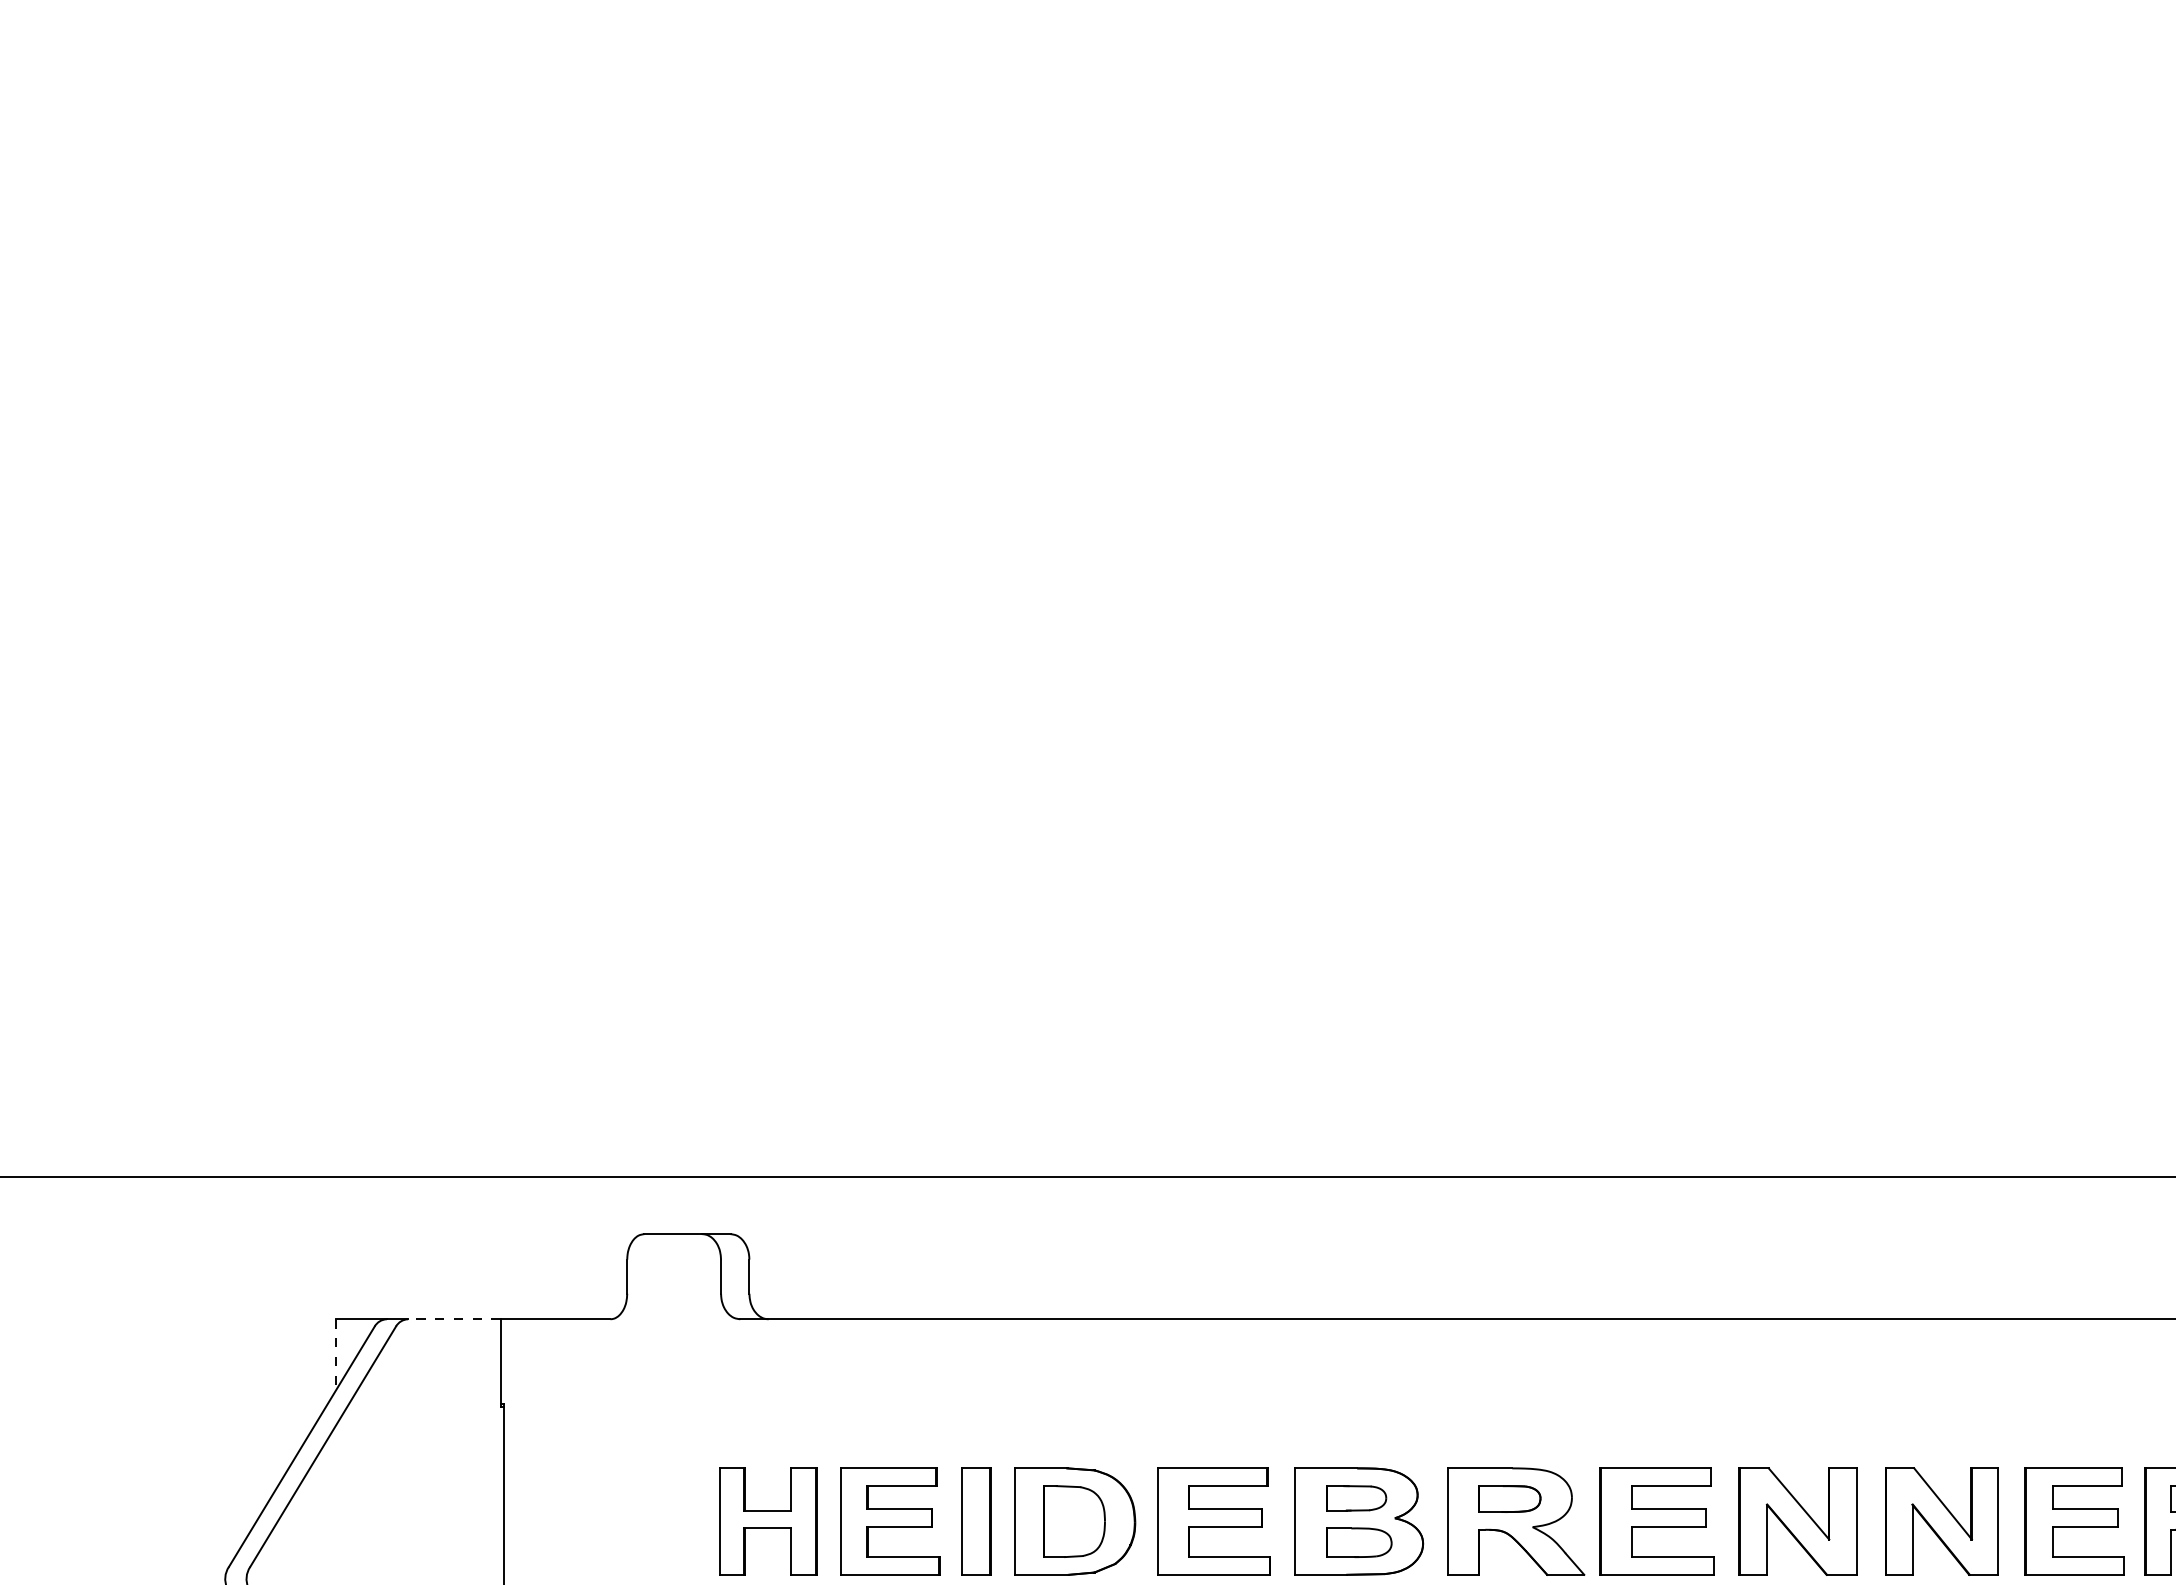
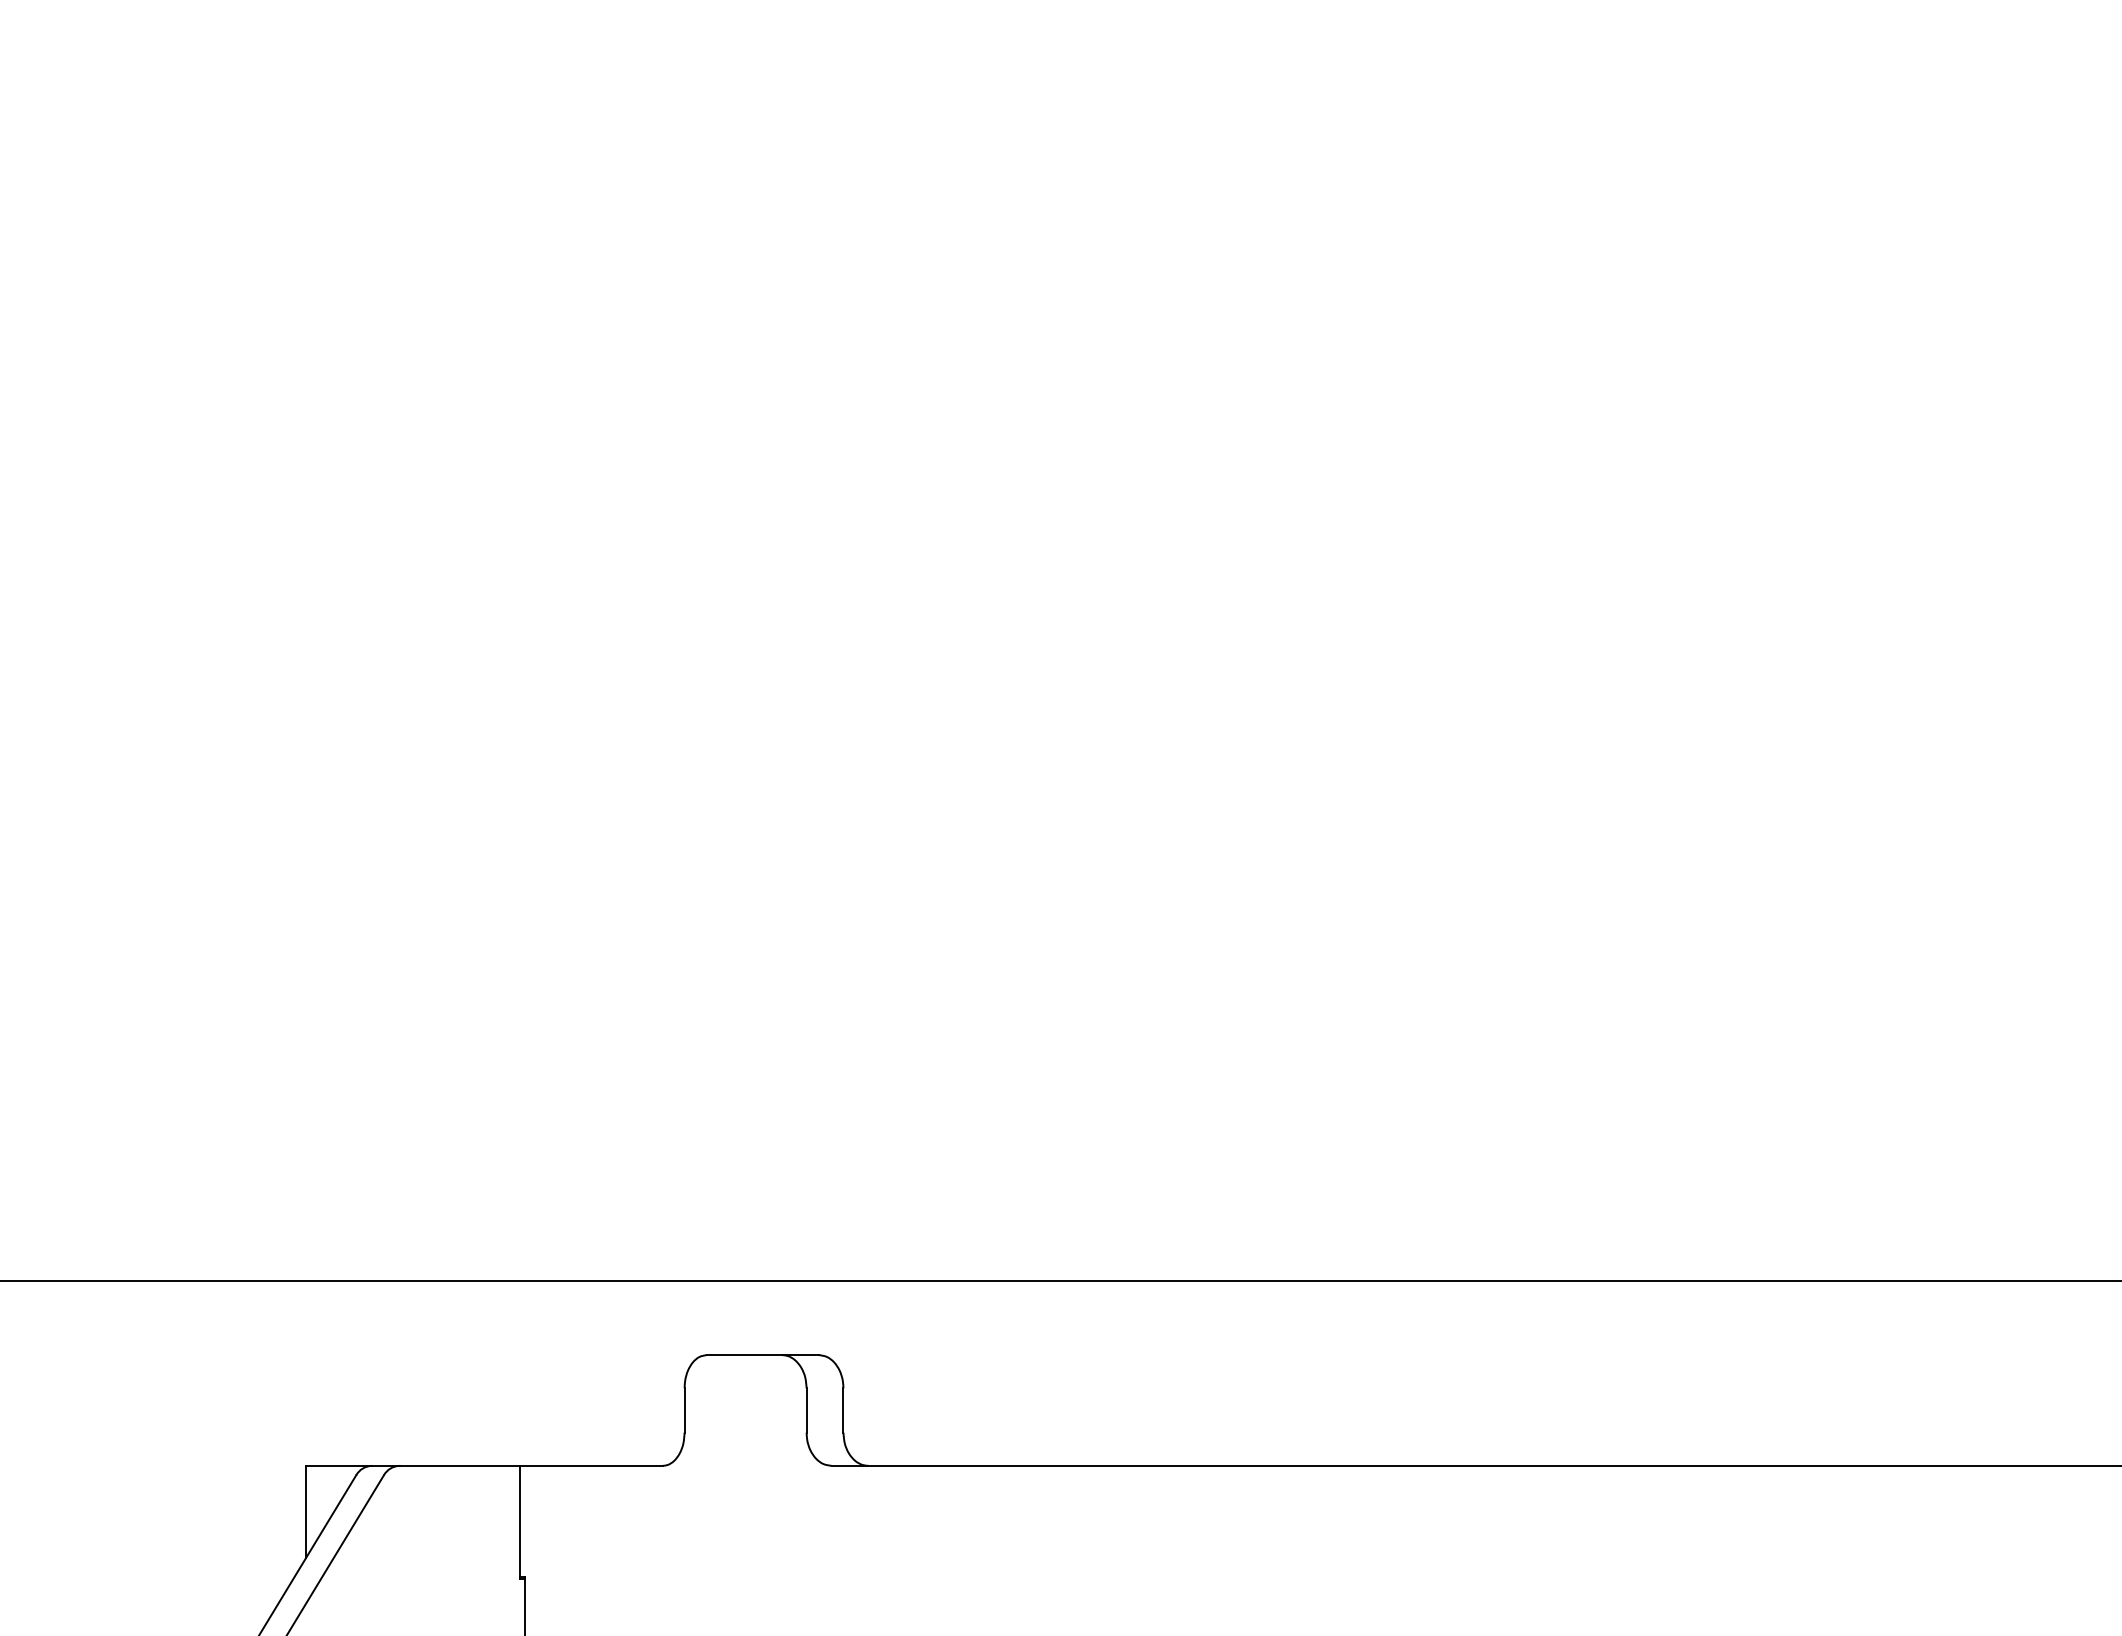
line: (453, 1319) -> (458, 1466), dashed -> solid
line: (335, 1354) -> (305, 1511), dashed -> solid

